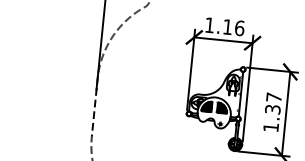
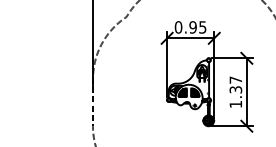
text: (224, 26) -> (190, 27), 1.16 -> 0.95

